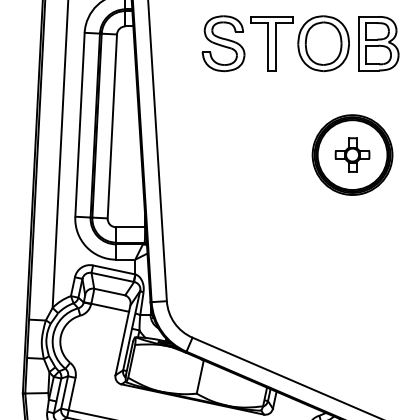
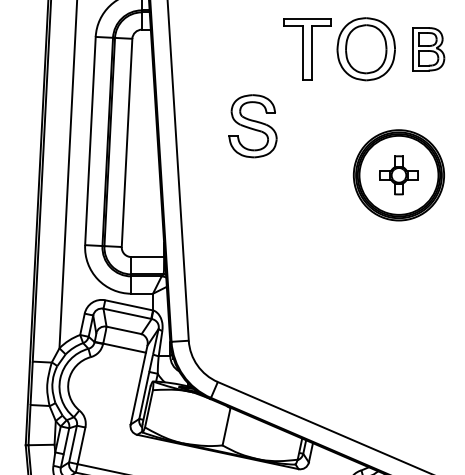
part: (223, 43) -> (252, 126), moved
part: (378, 43) -> (428, 49), size x0.7

